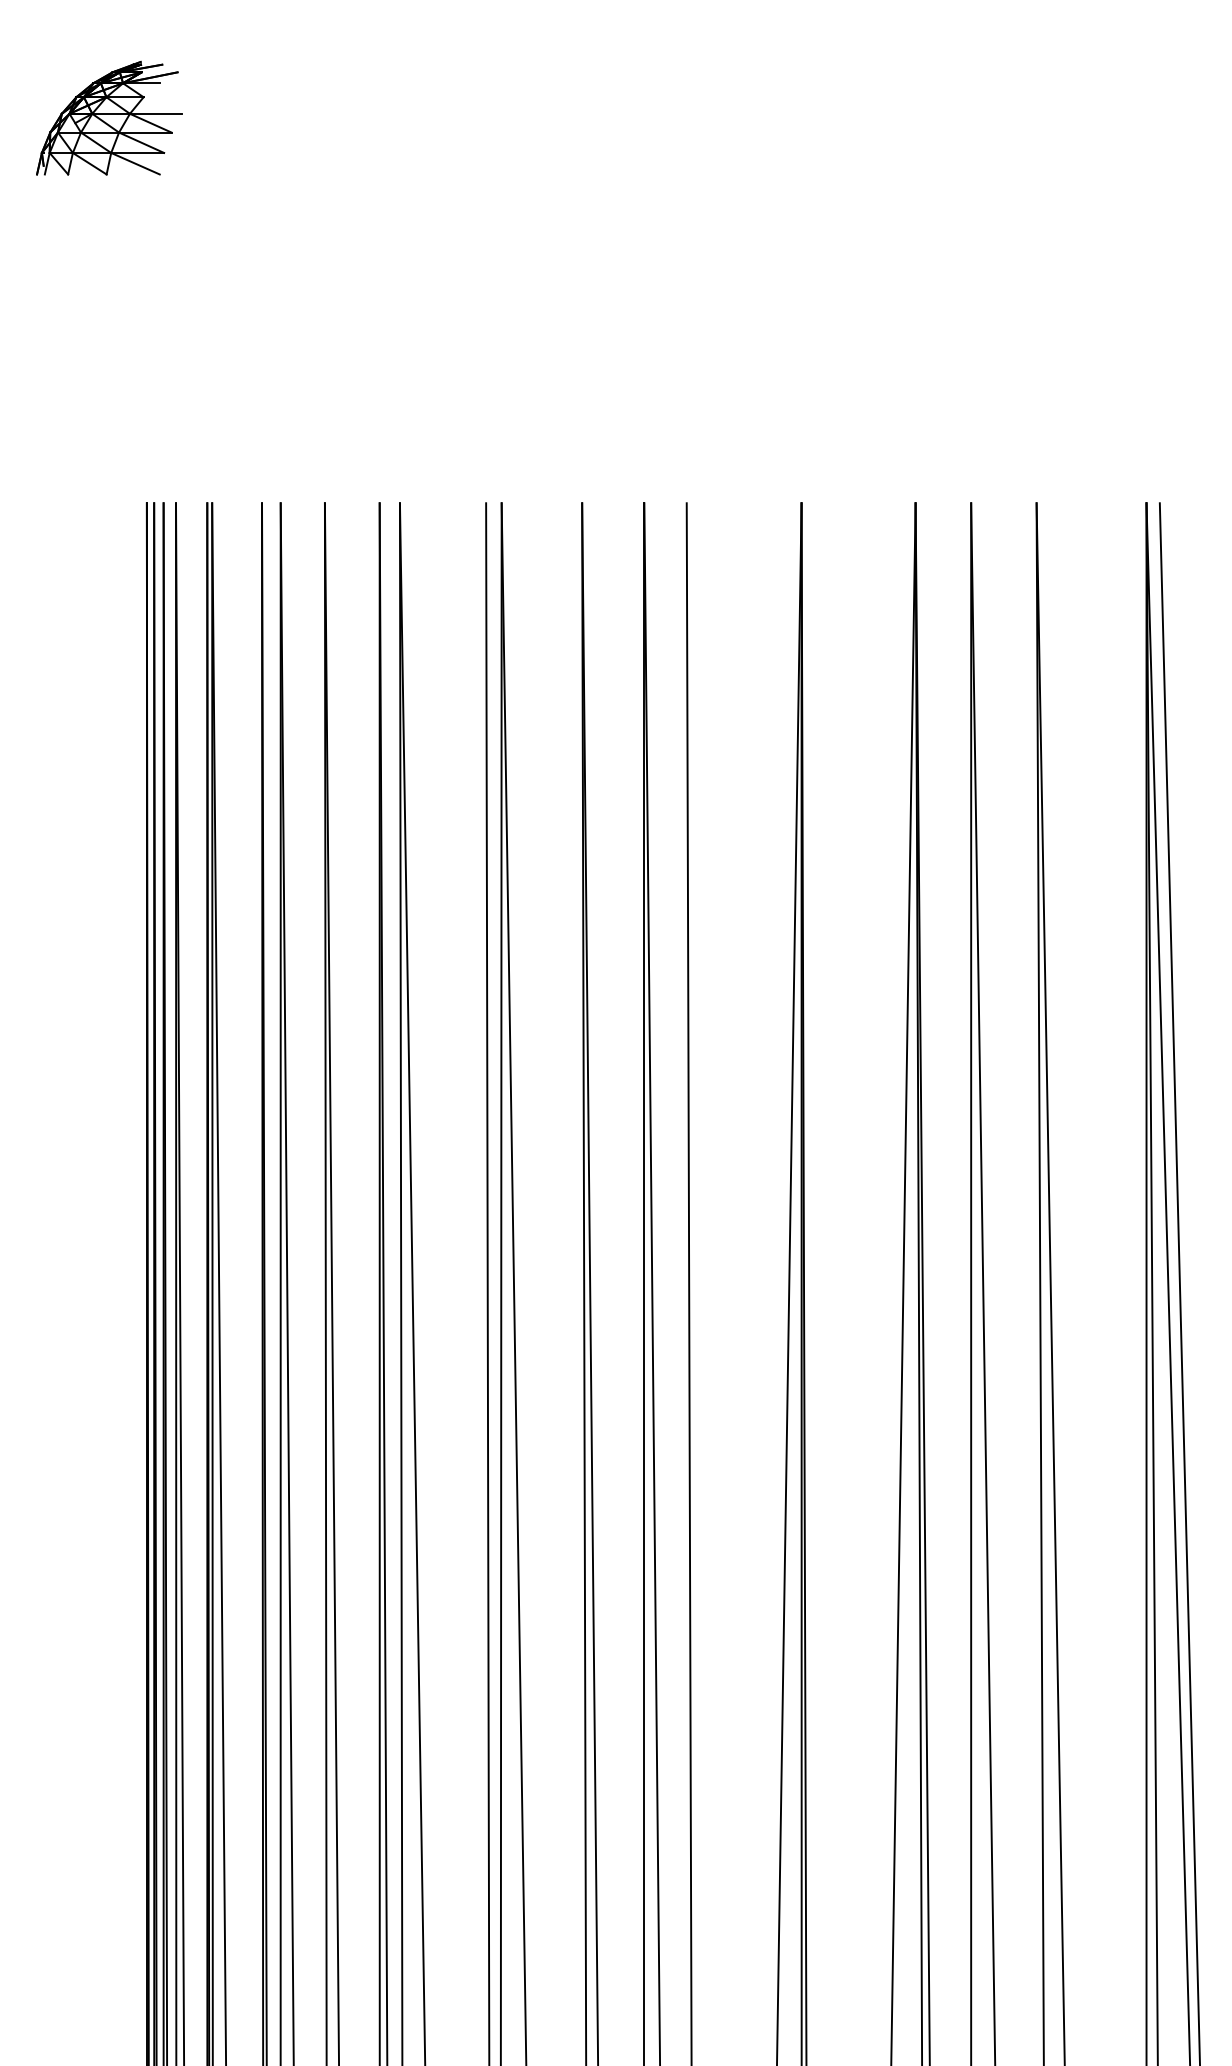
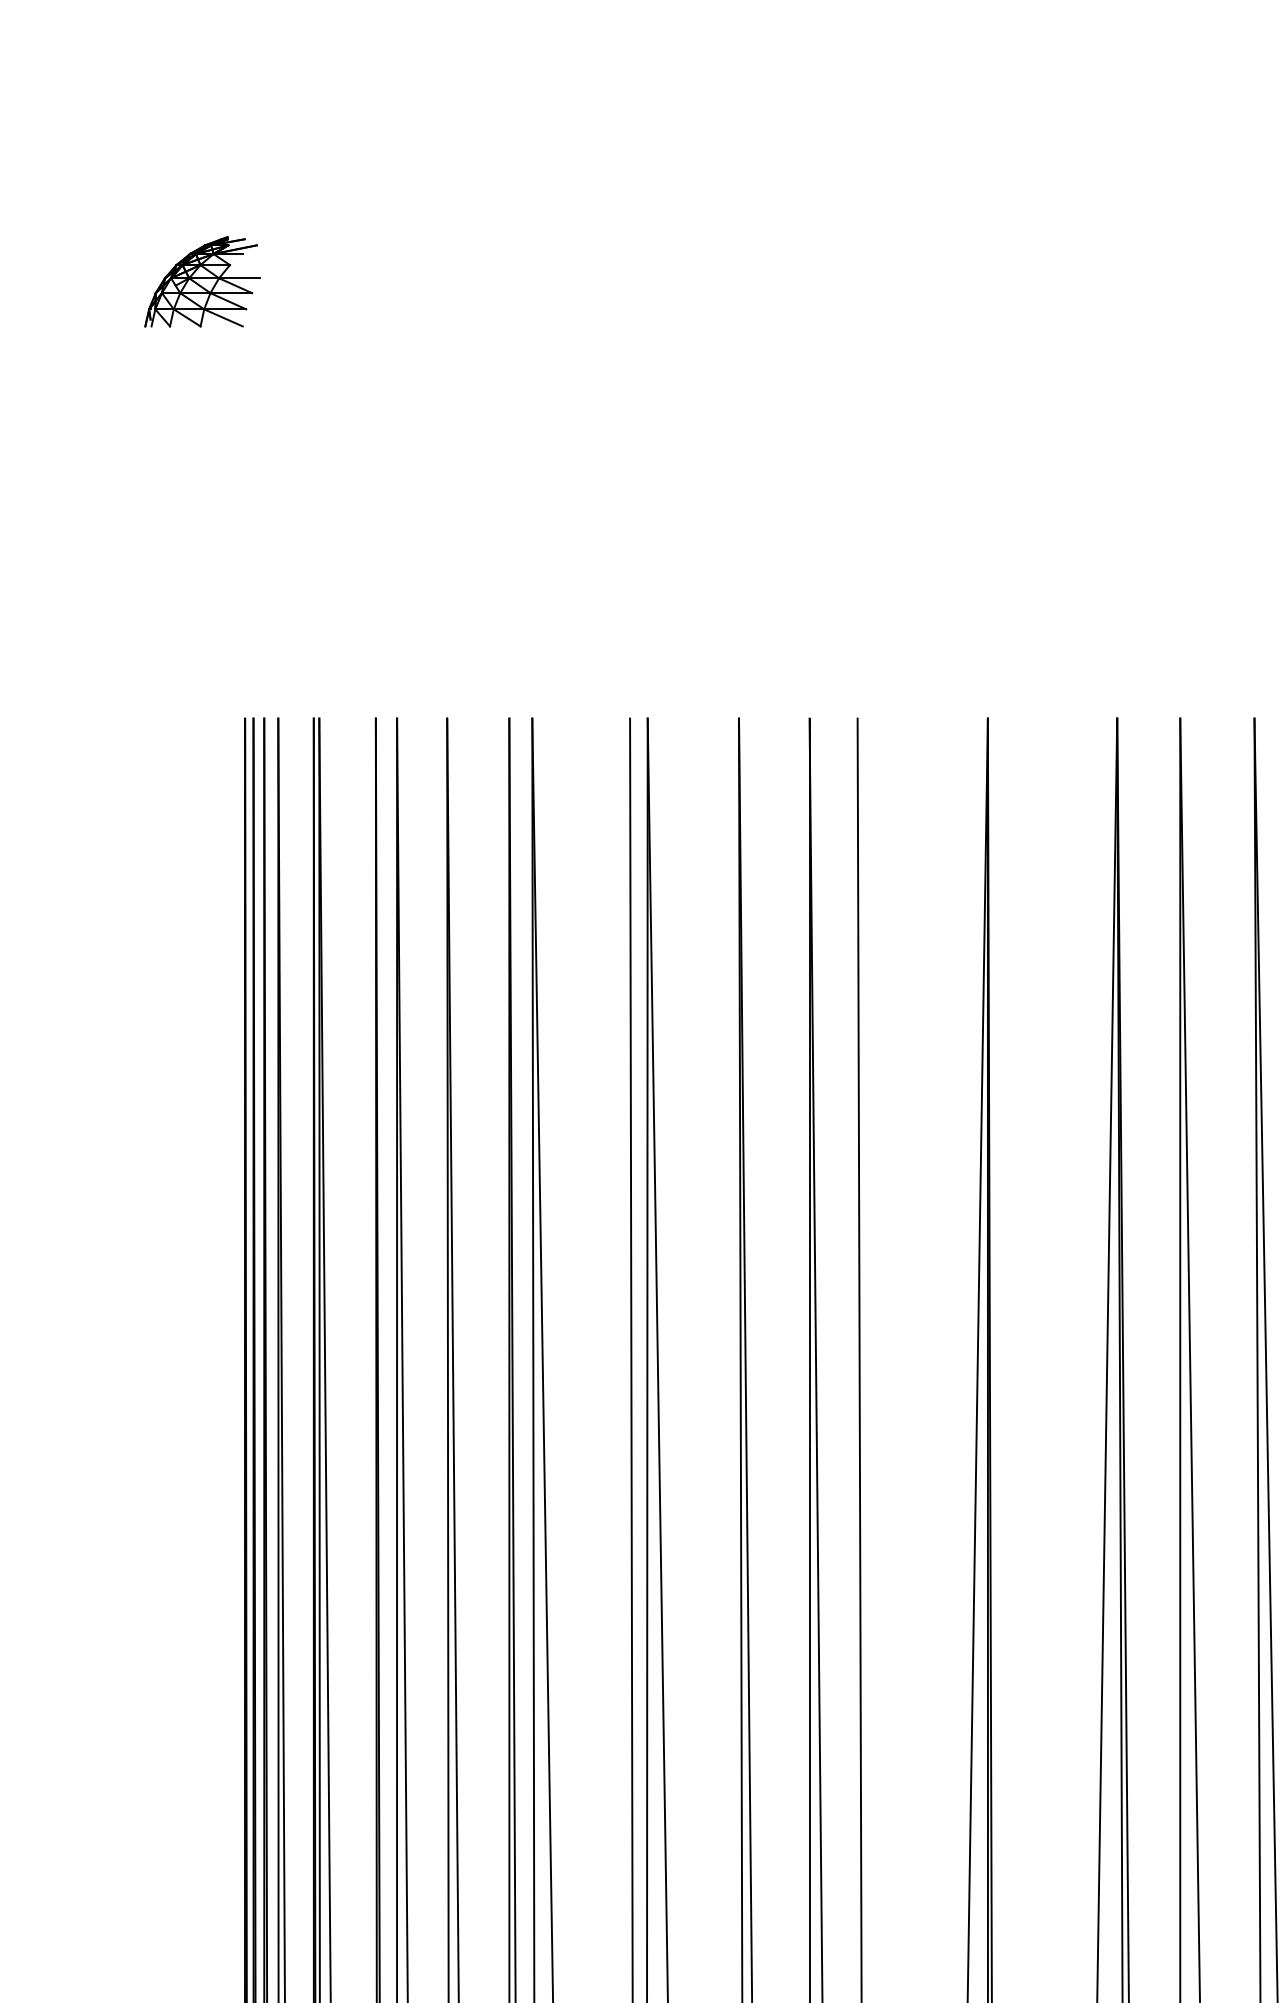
part: (109, 117) -> (202, 281), size x0.7

